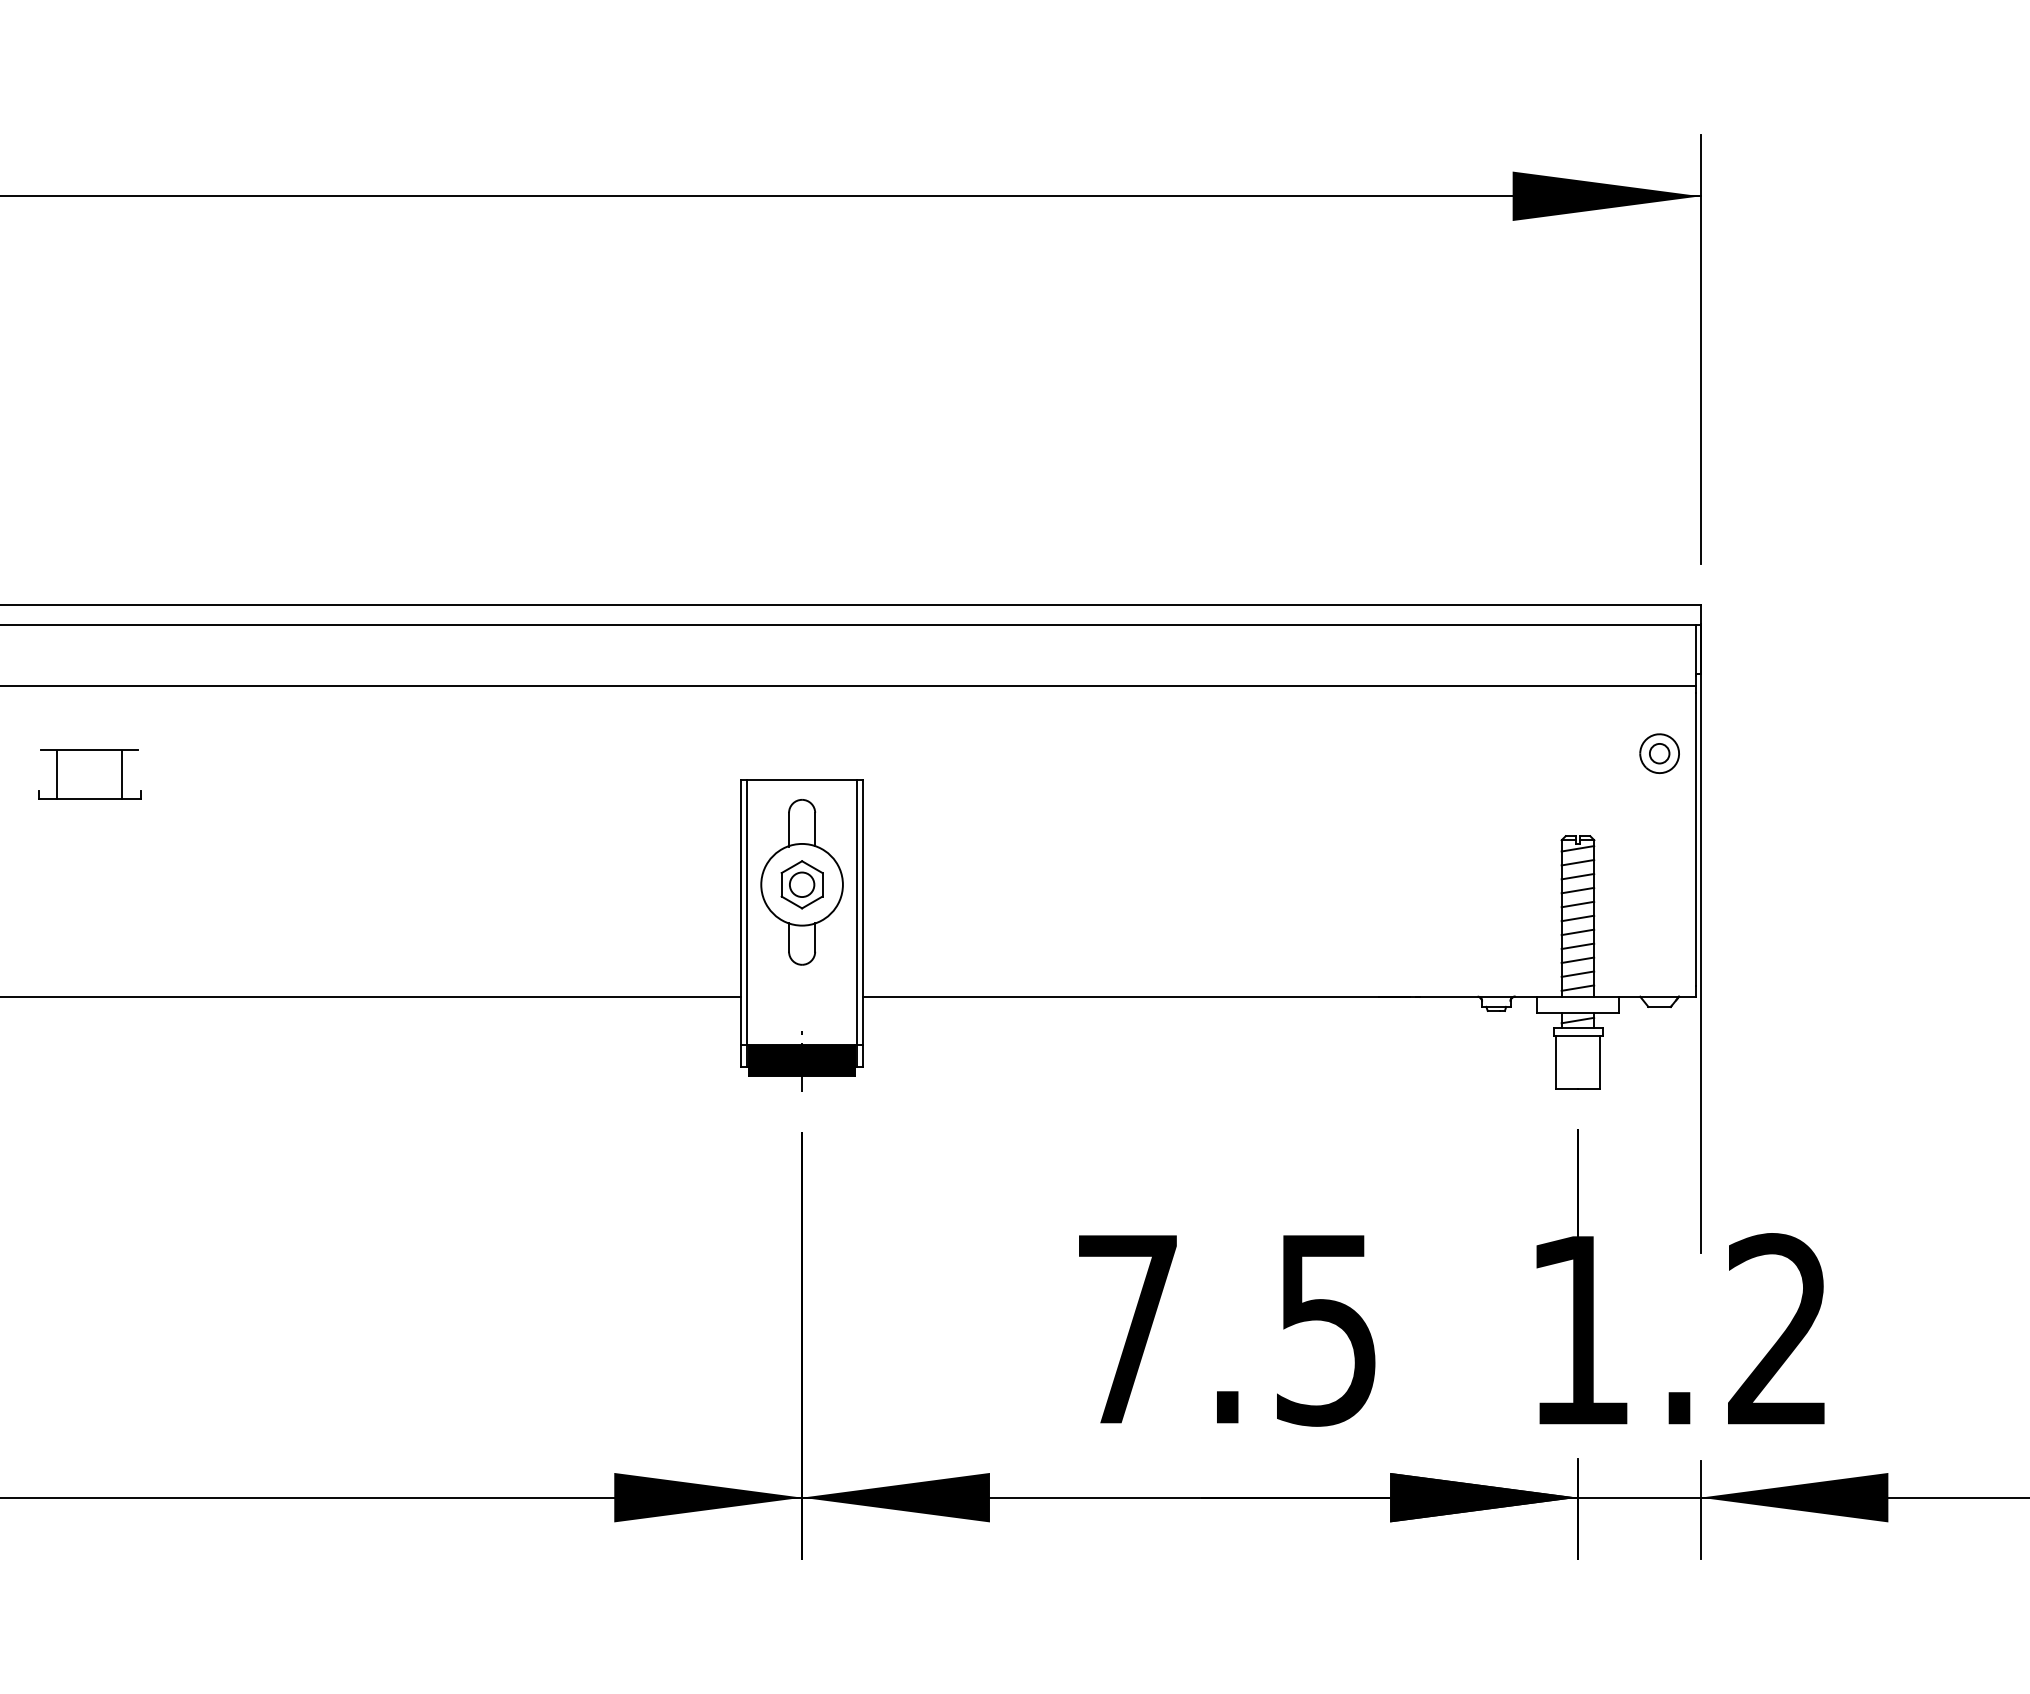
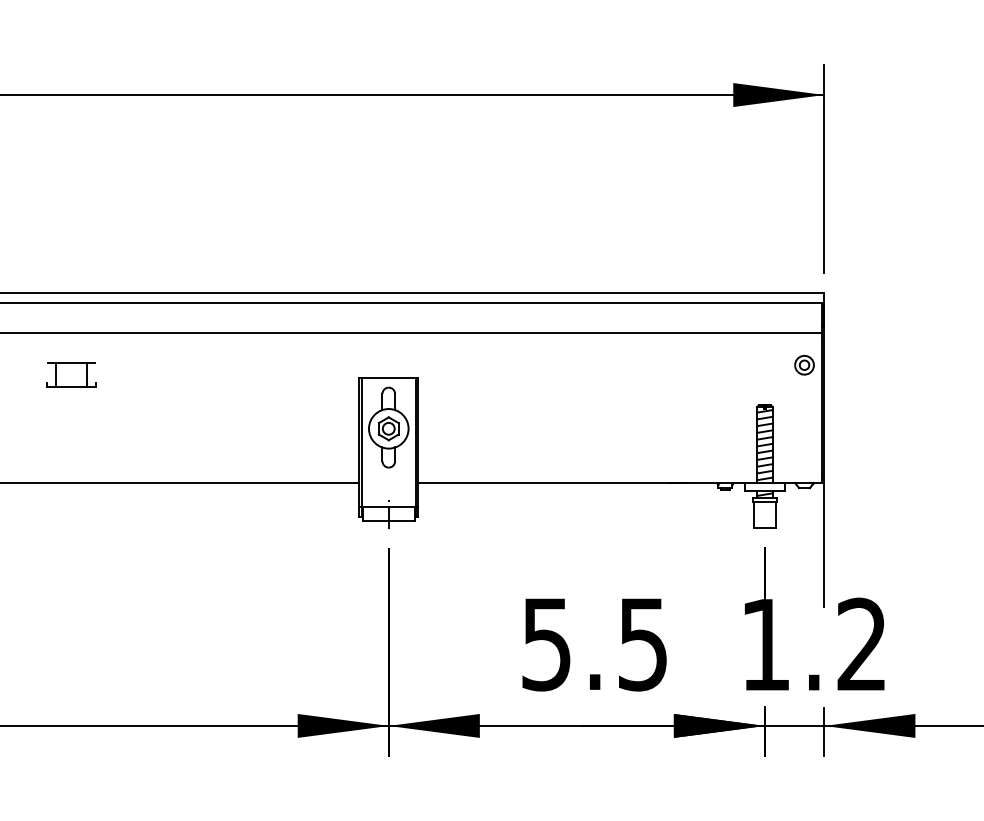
part: (89, 772) -> (71, 374), moved
hatch: (801, 1059) -> (388, 513), removed
text: (1127, 1329) -> (546, 644), 7.5 -> 5.5

